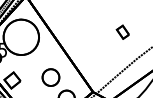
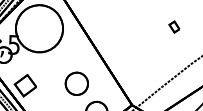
part: (121, 31) -> (173, 26), size x0.62

